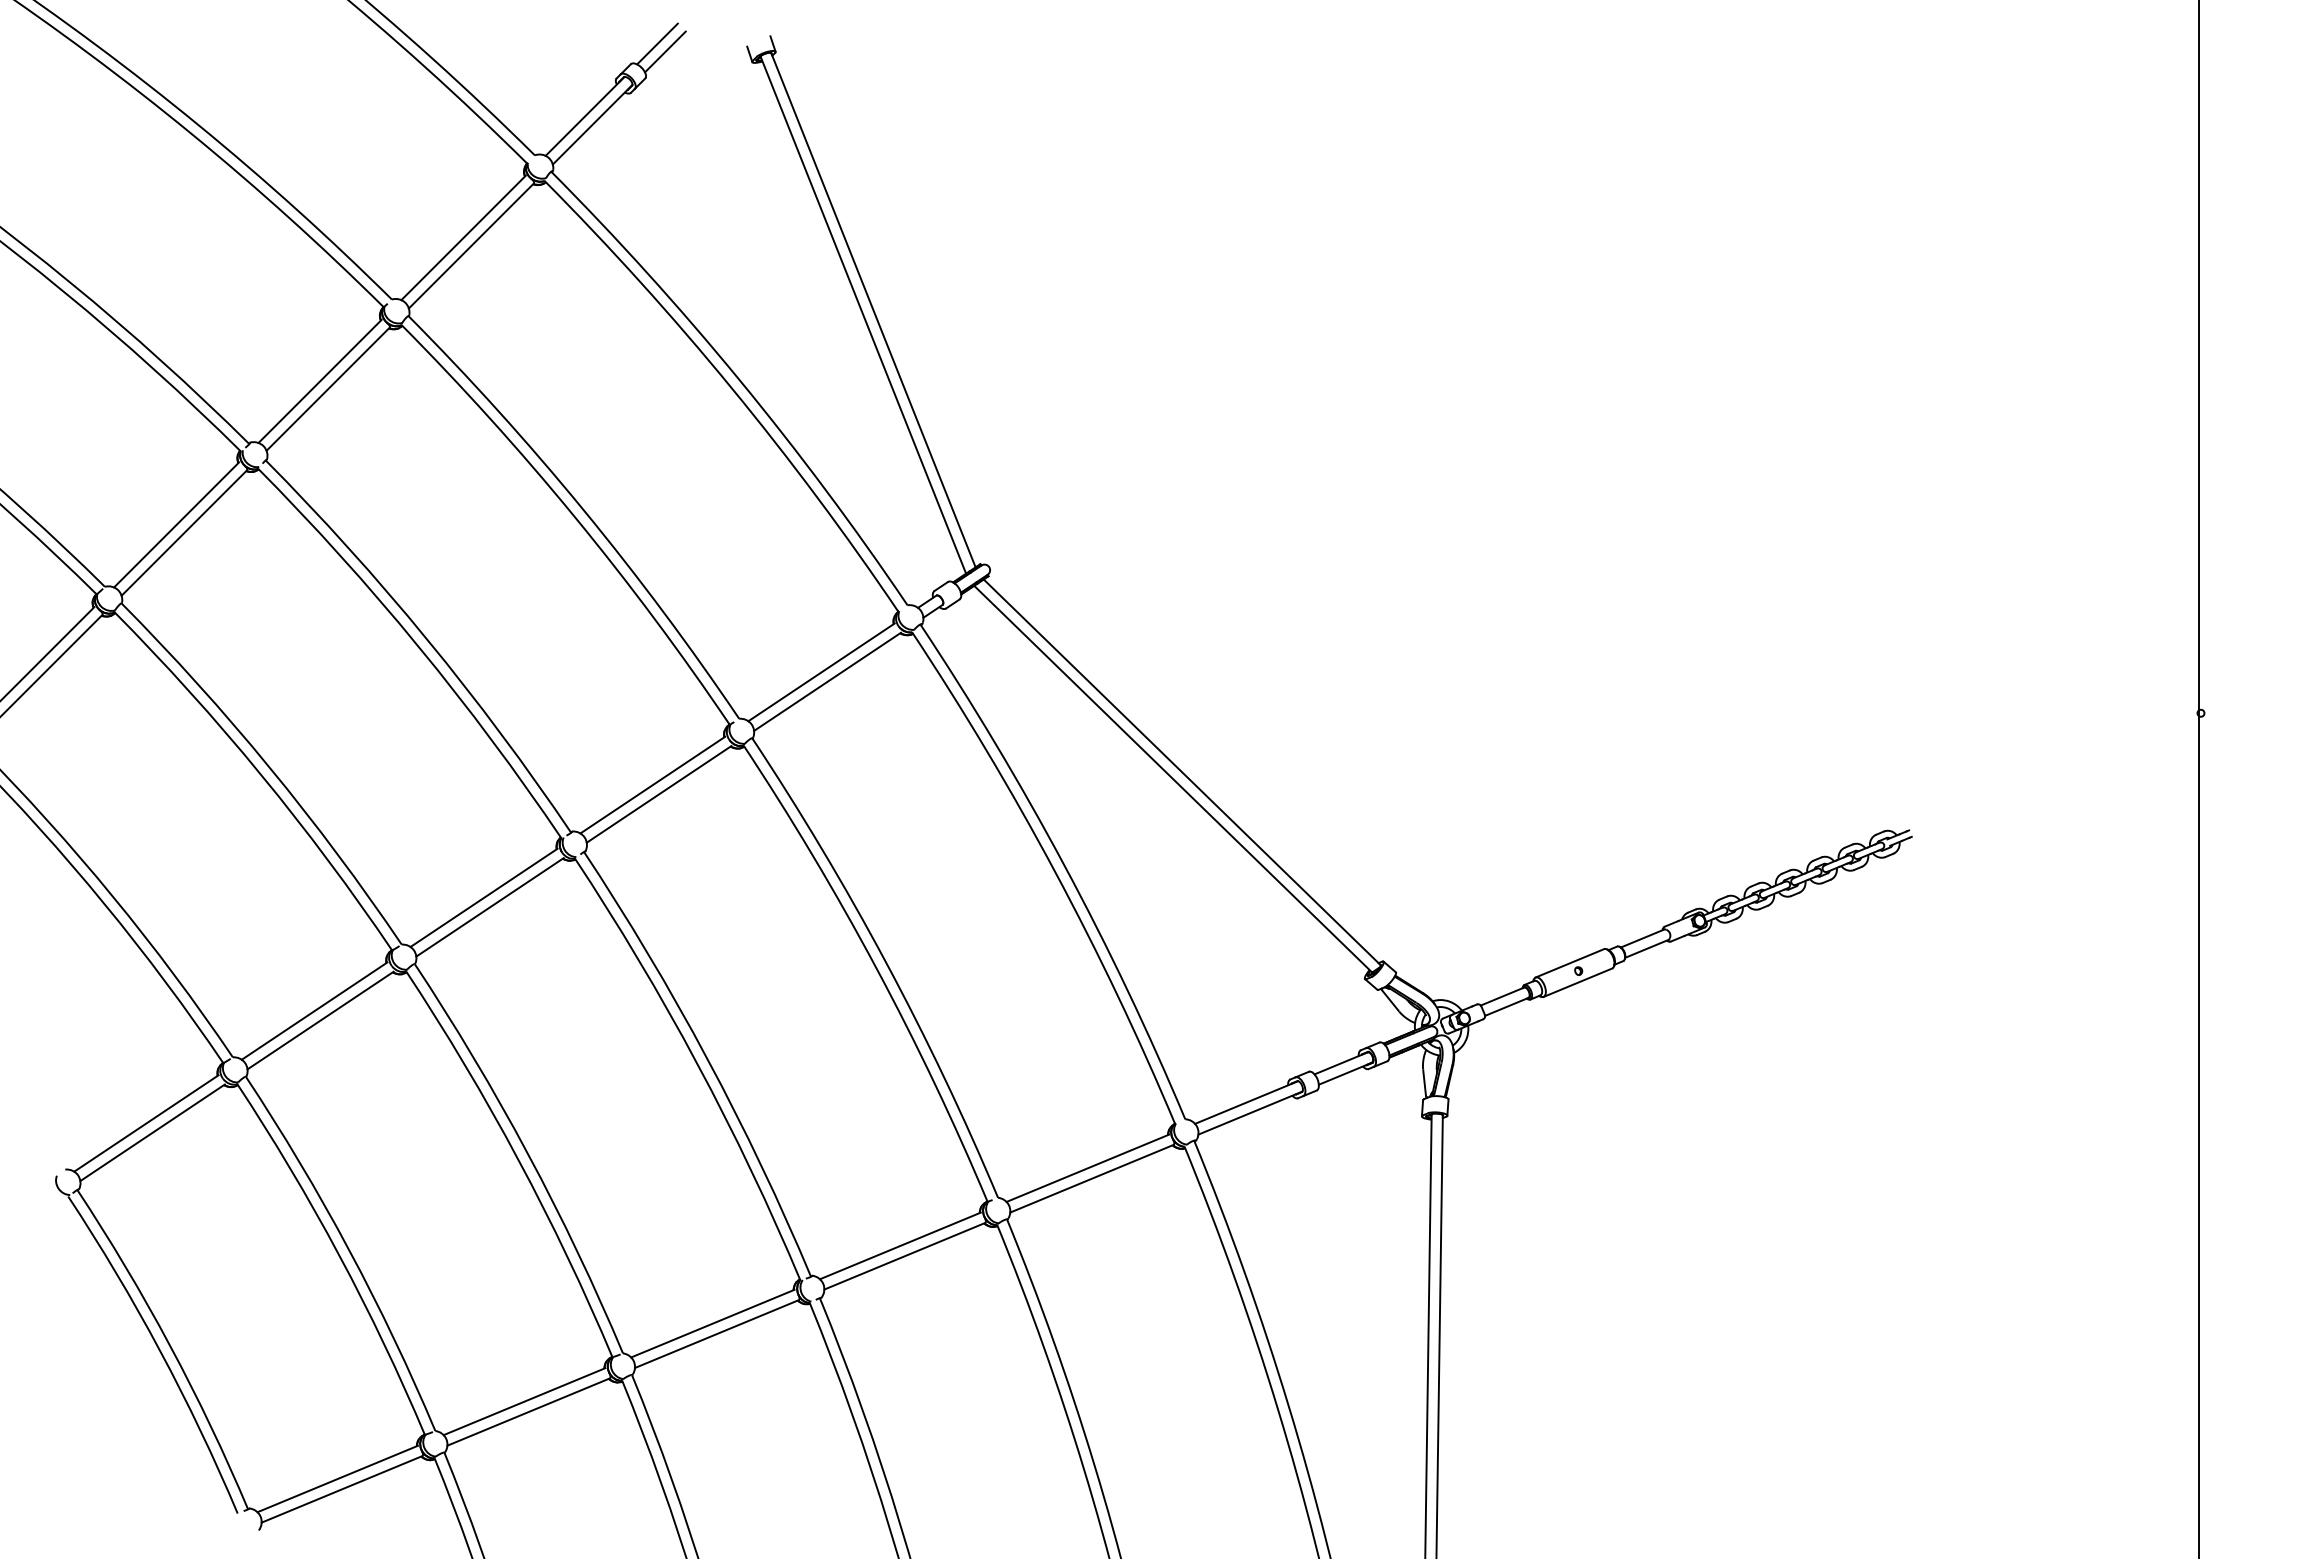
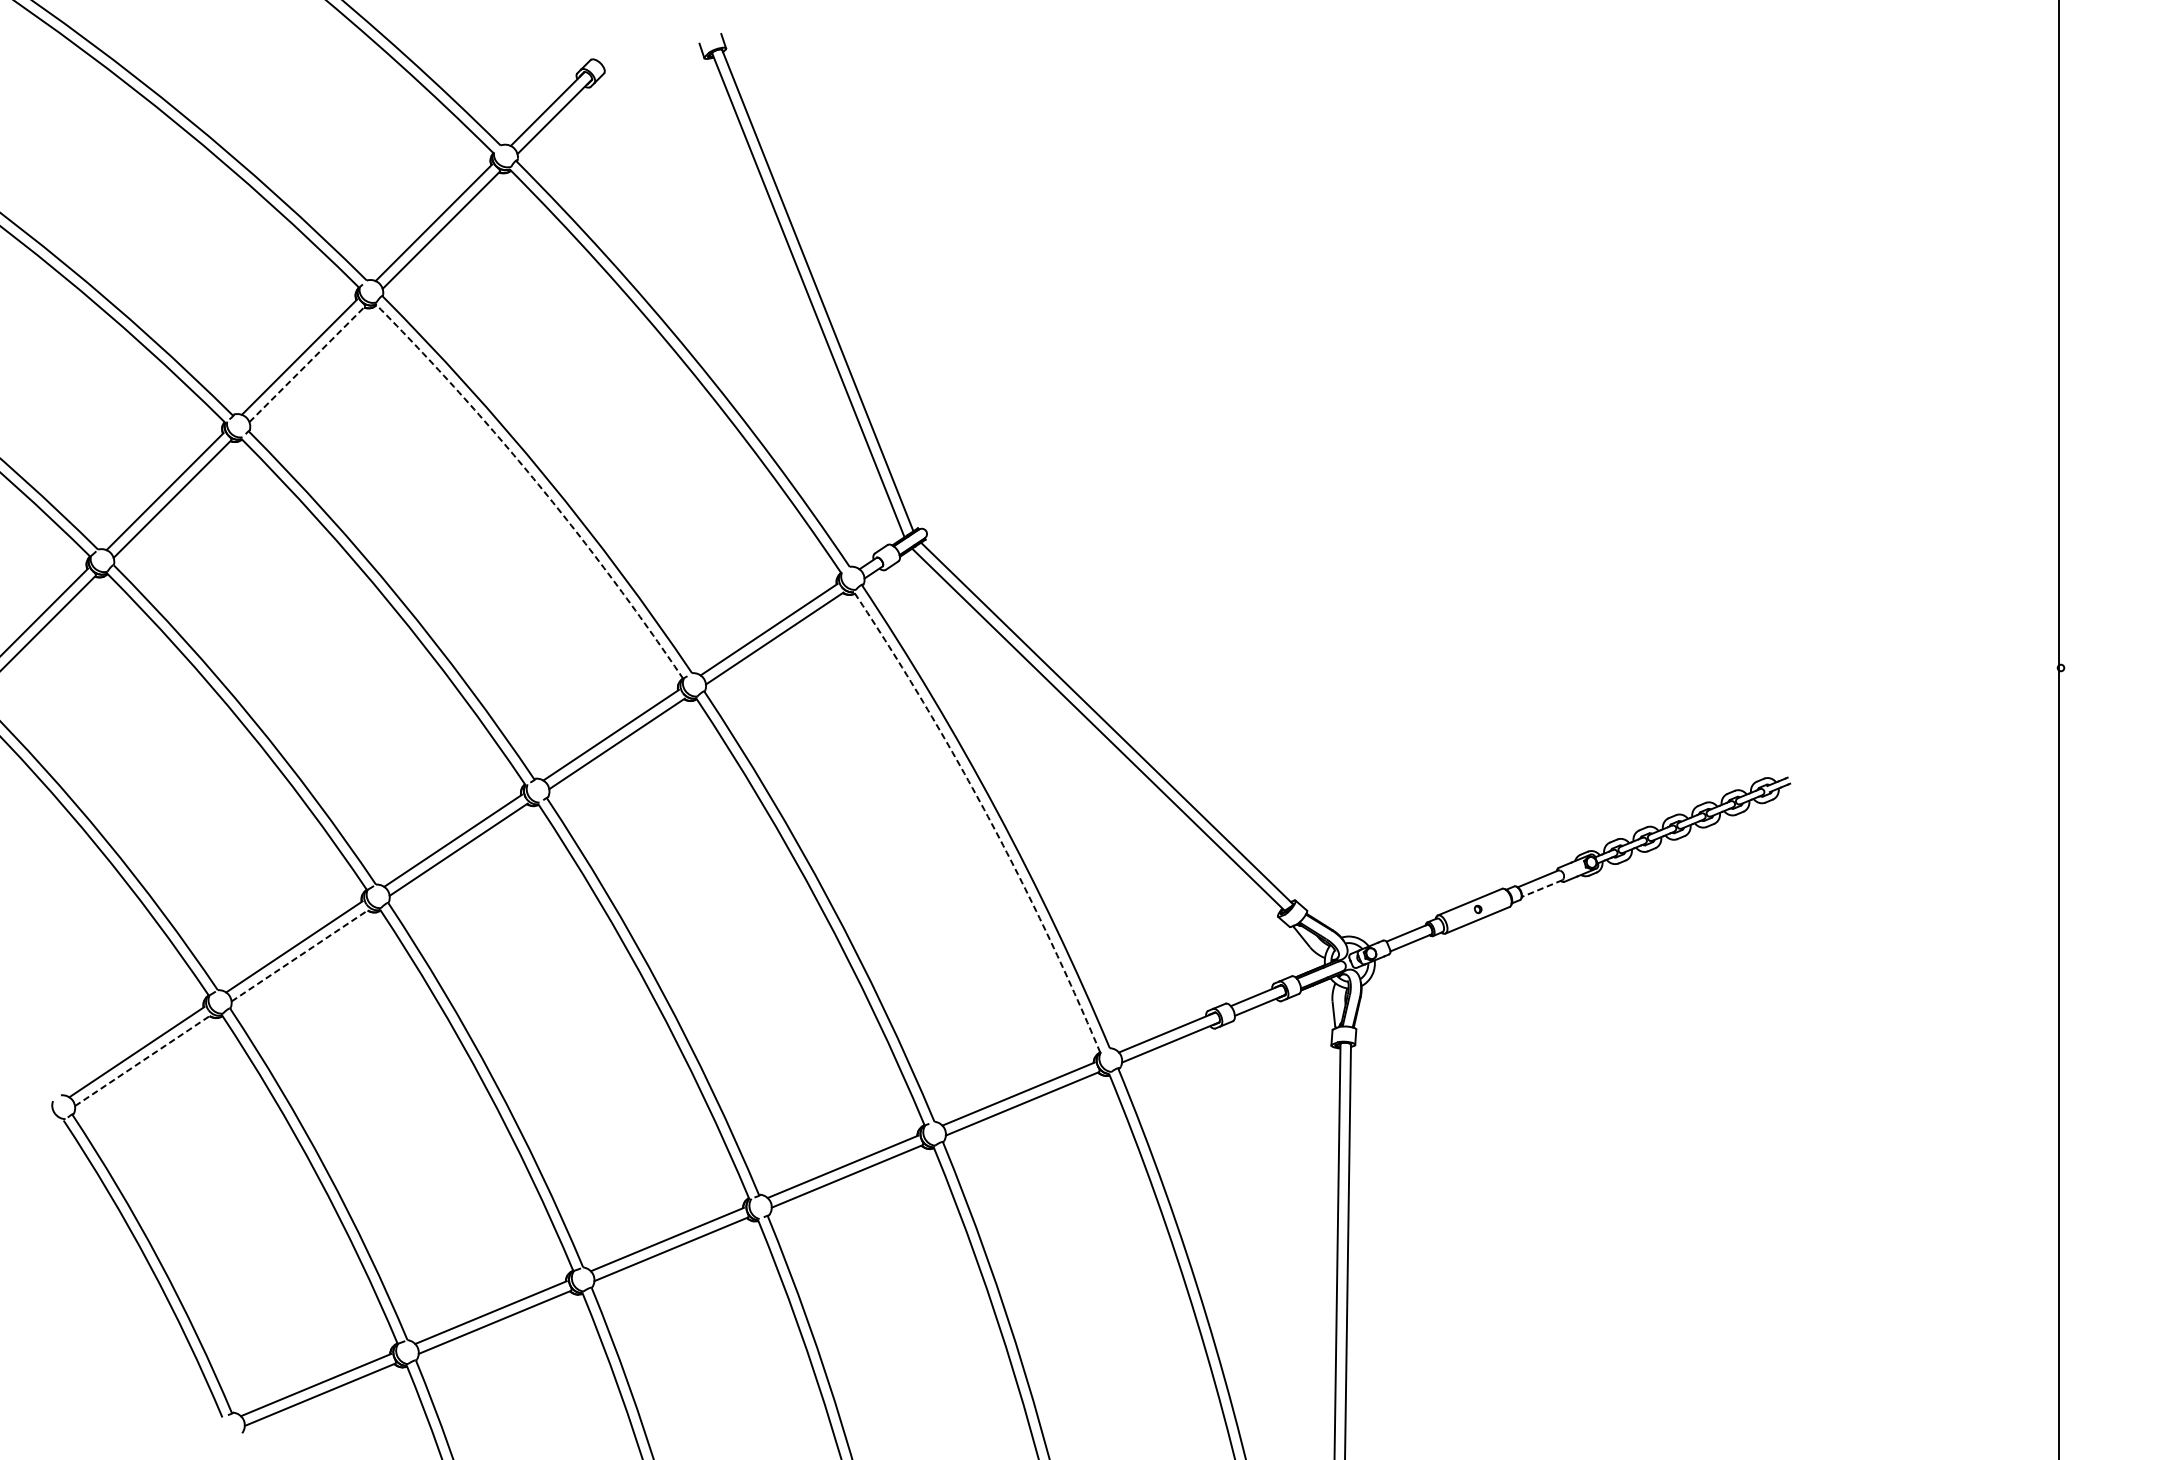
line: (657, 43) -> (615, 40), removed
line: (665, 51) -> (623, 48), removed
line: (328, 389) -> (307, 364), solid -> dashed
arc: (575, 517) -> (538, 484), solid -> dashed
arc: (1055, 871) -> (988, 816), solid -> dashed
line: (1646, 949) -> (1541, 889), solid -> dashed
line: (320, 1020) -> (299, 955), solid -> dashed
line: (152, 1132) -> (142, 1060), solid -> dashed

